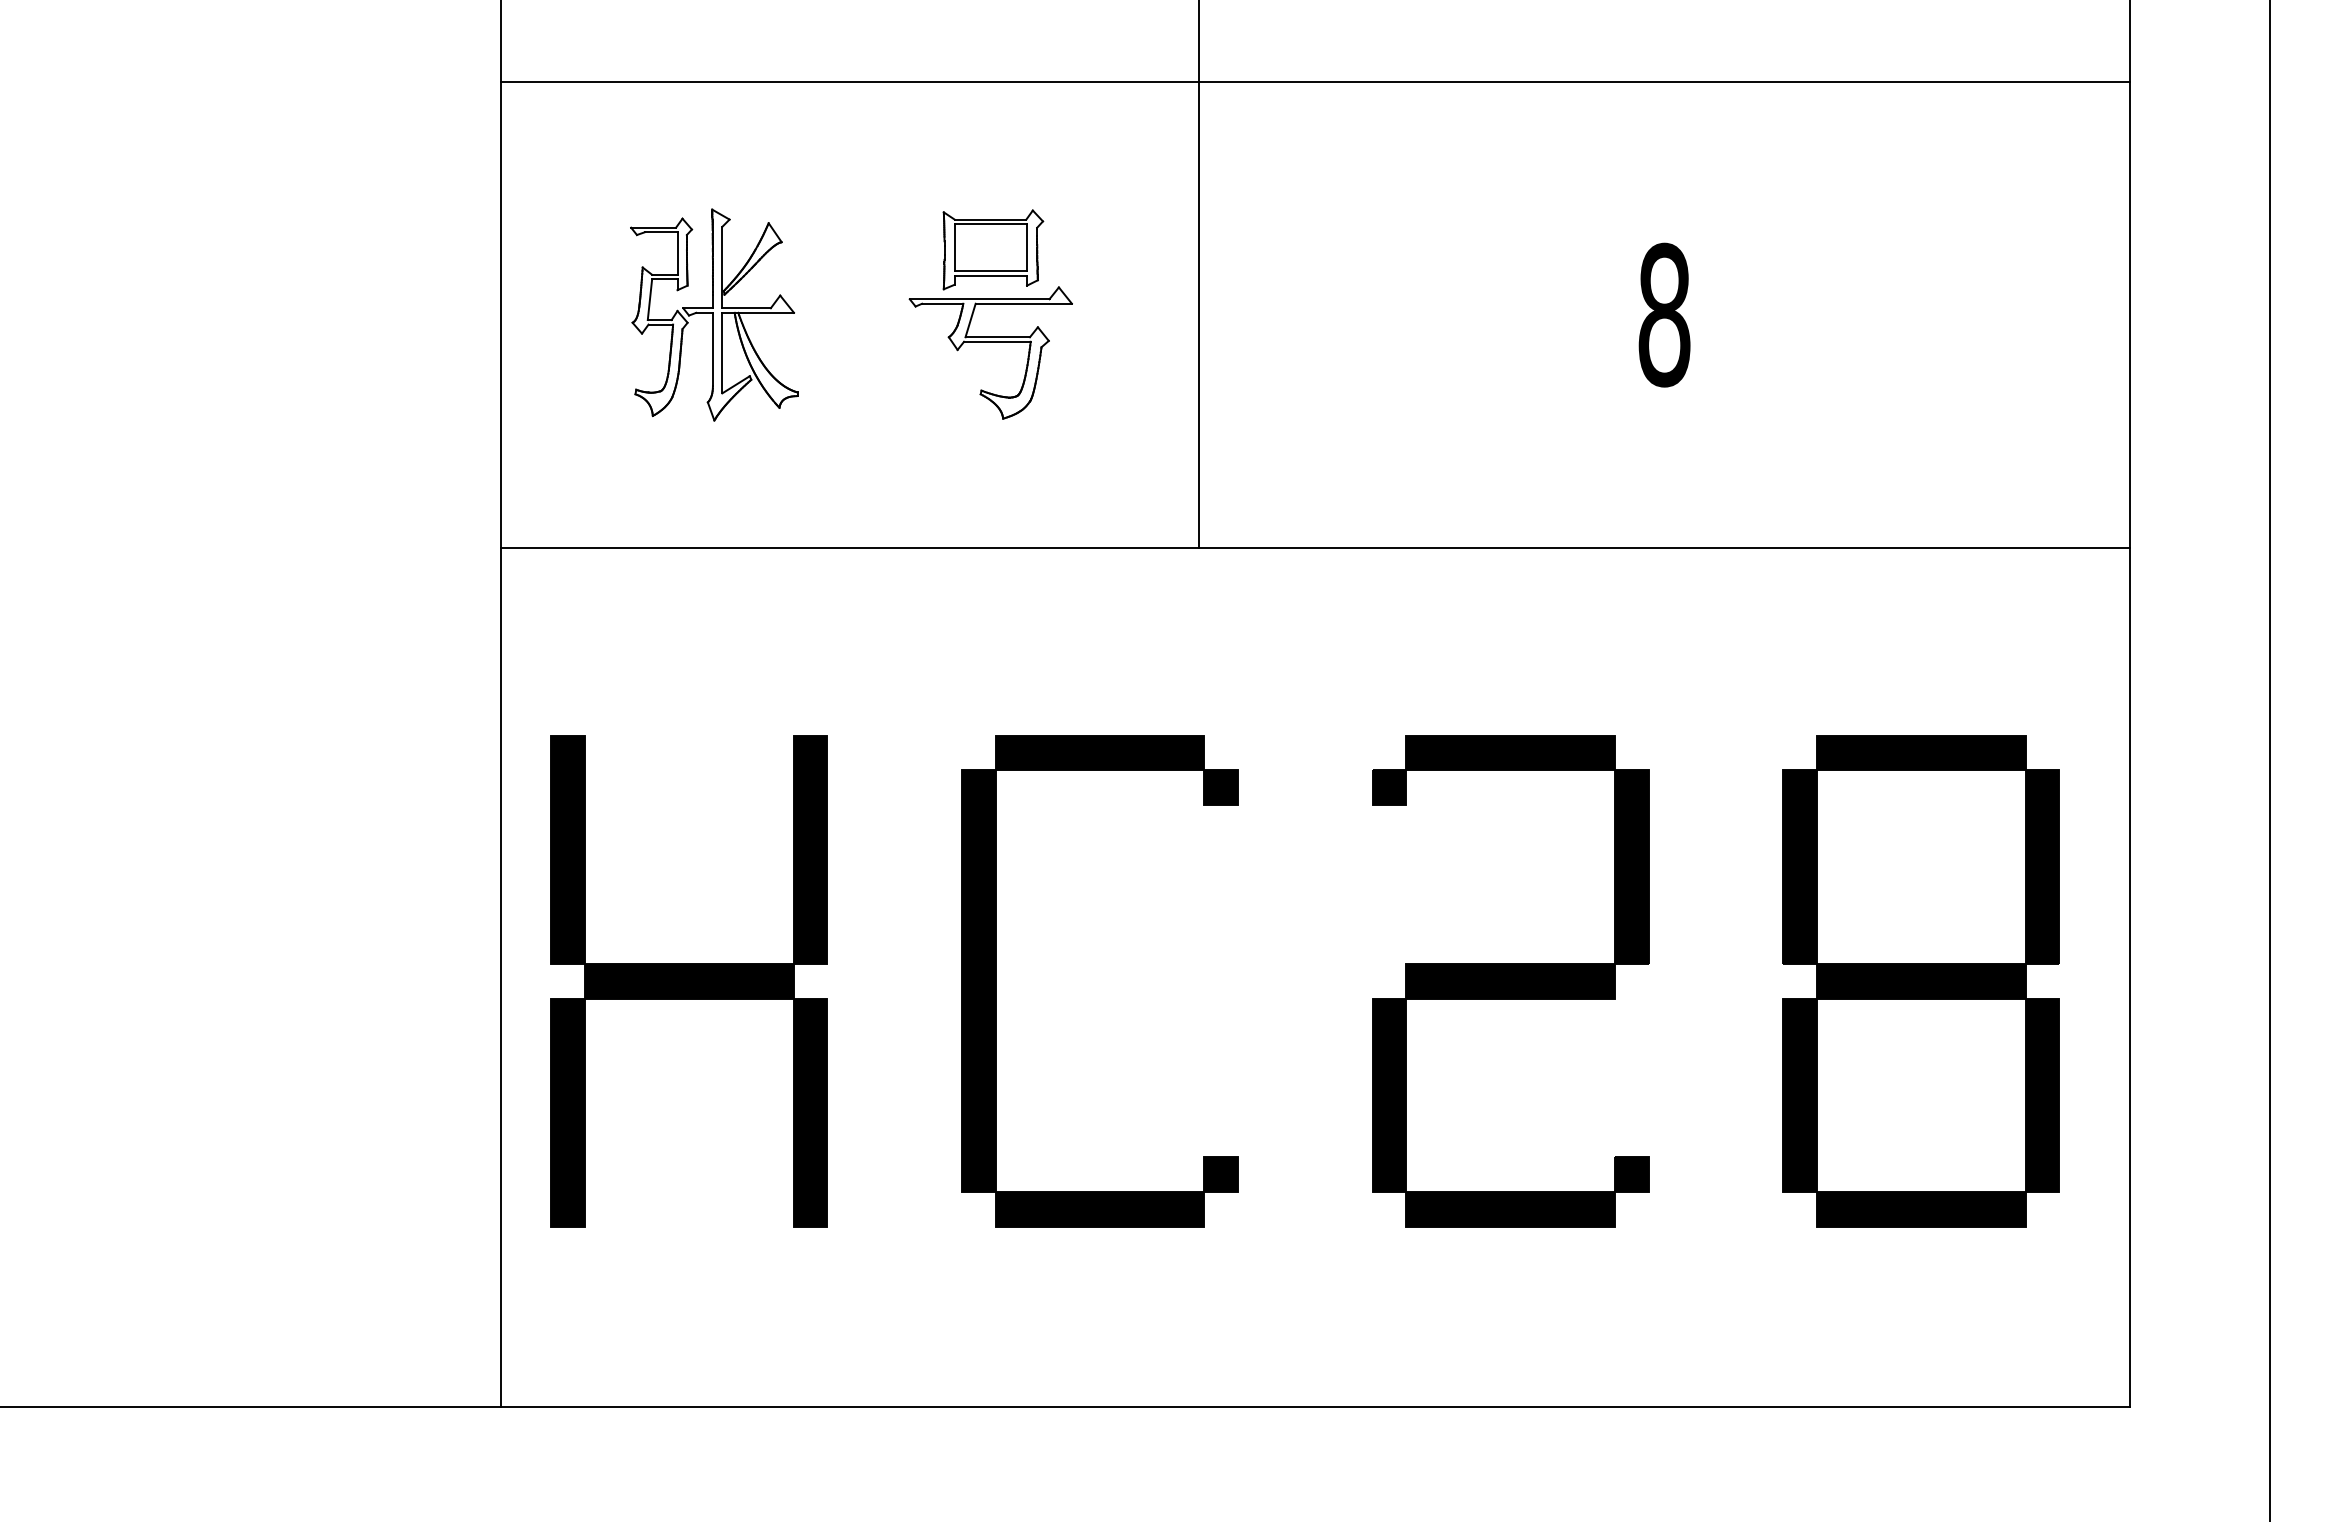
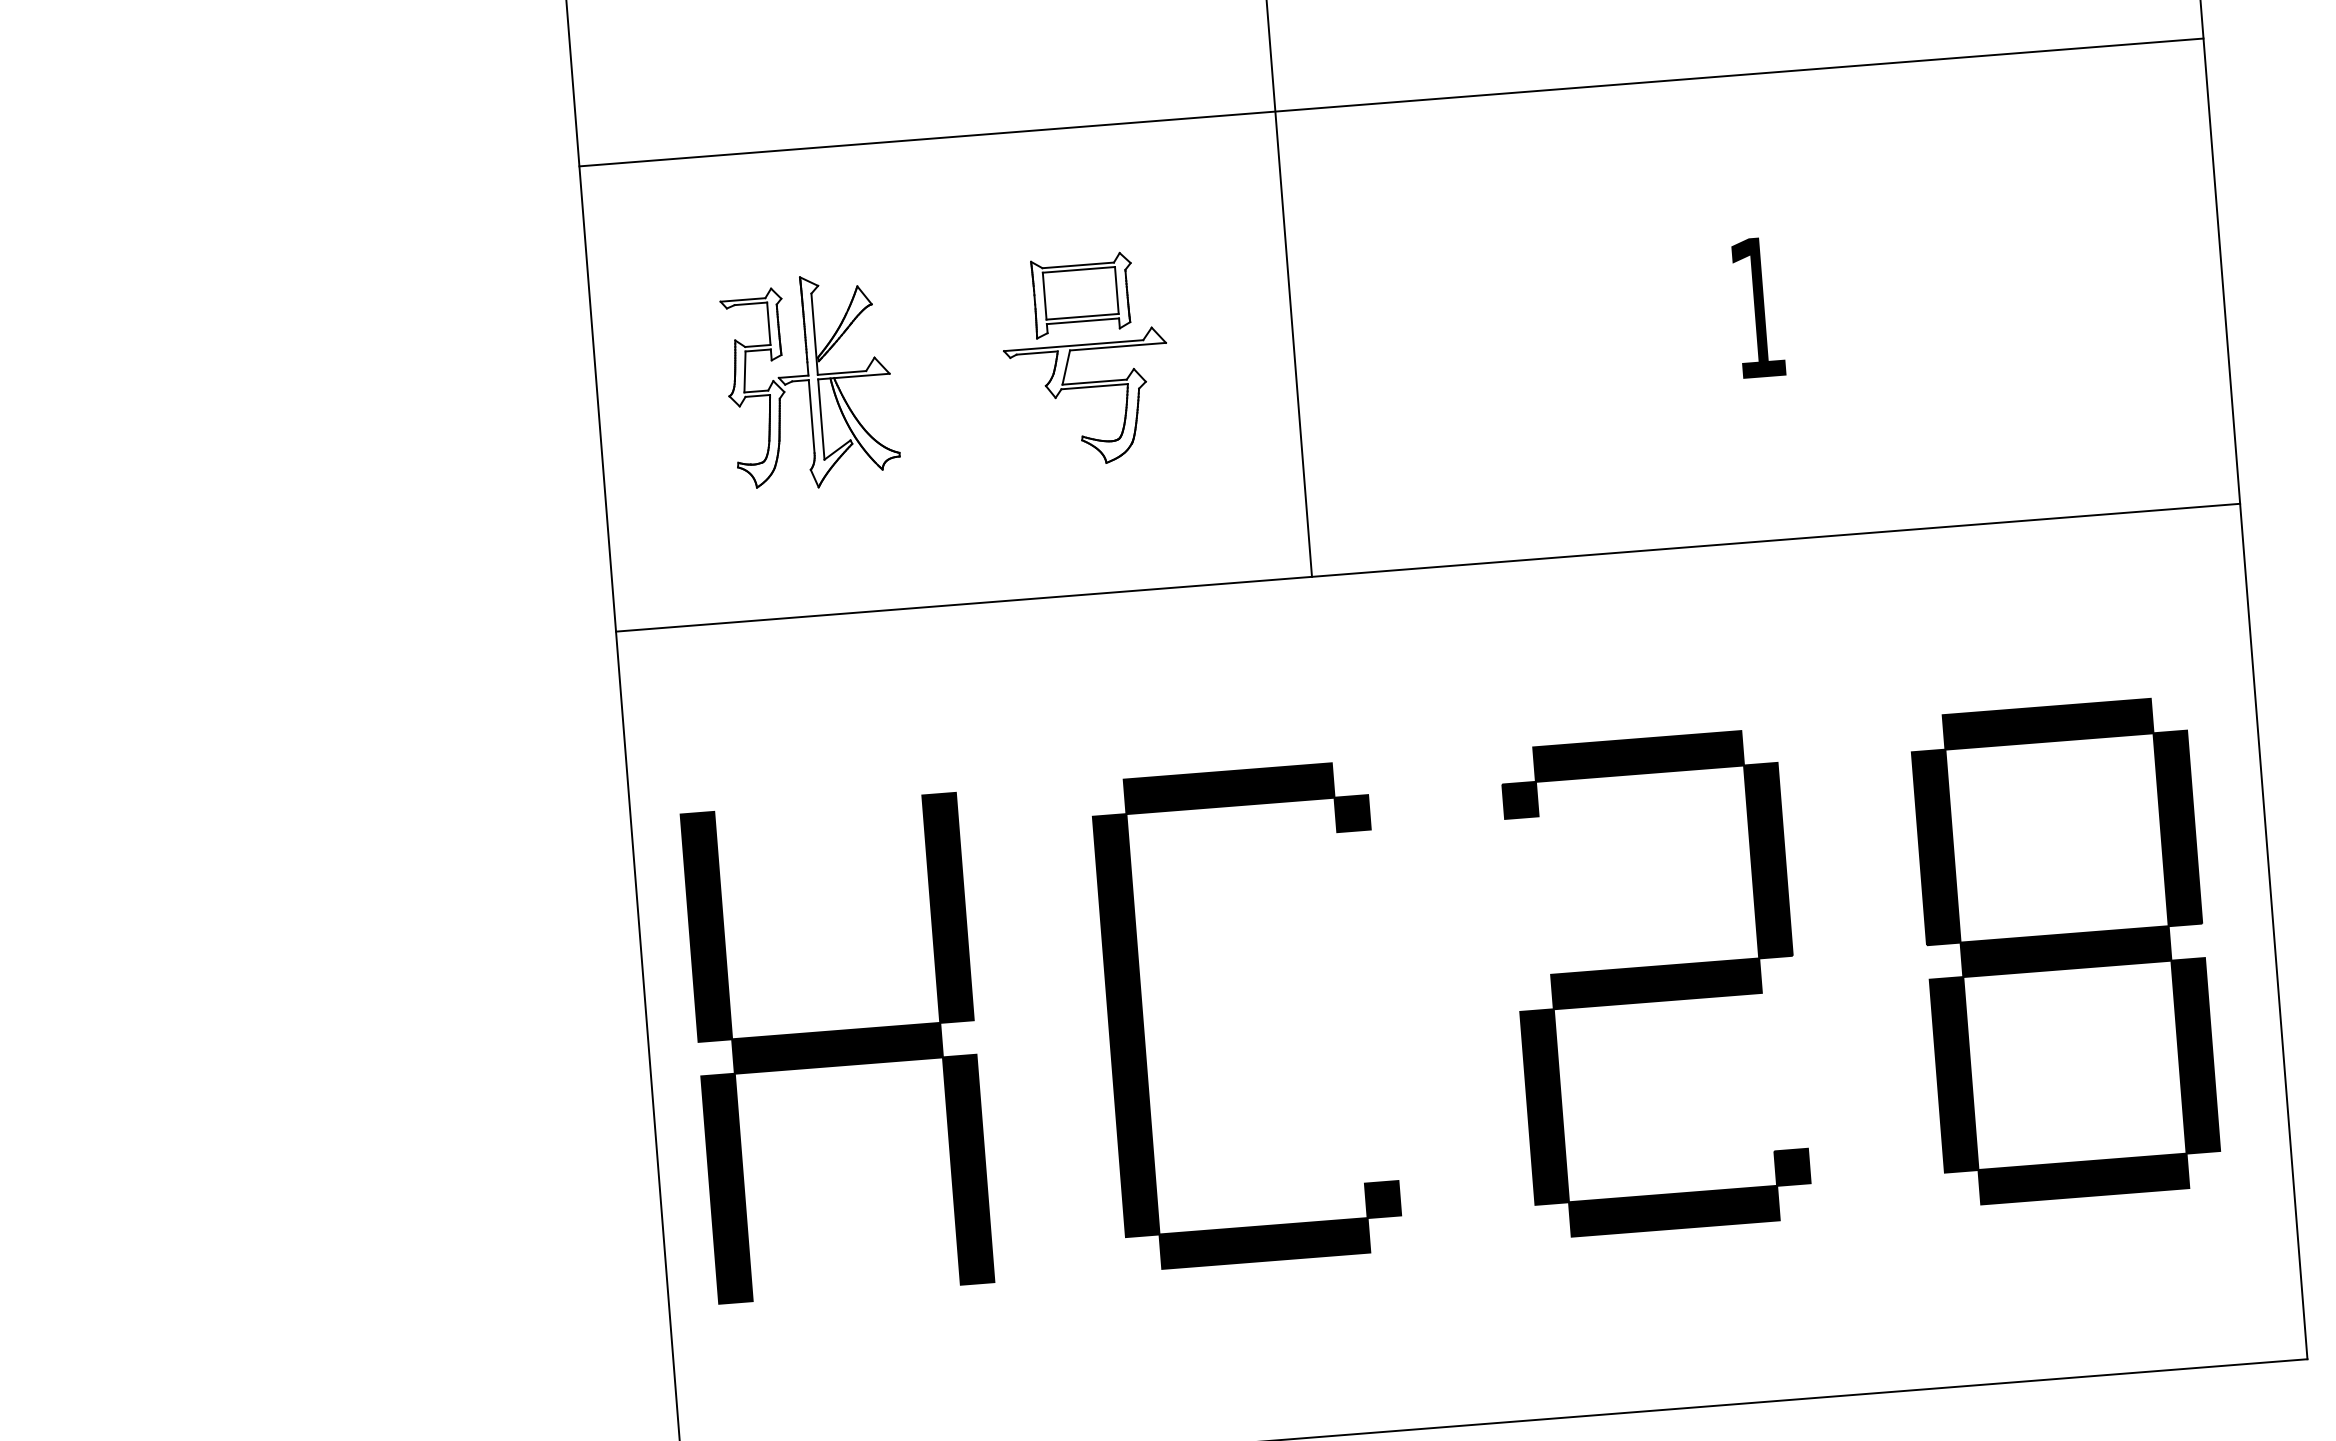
text: (1664, 314) -> (1757, 307), 8 -> 1

